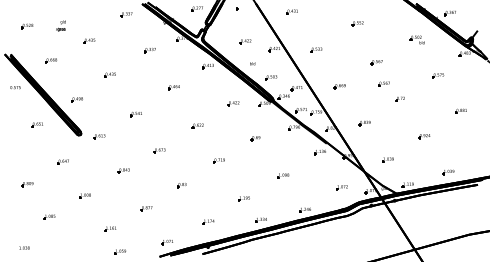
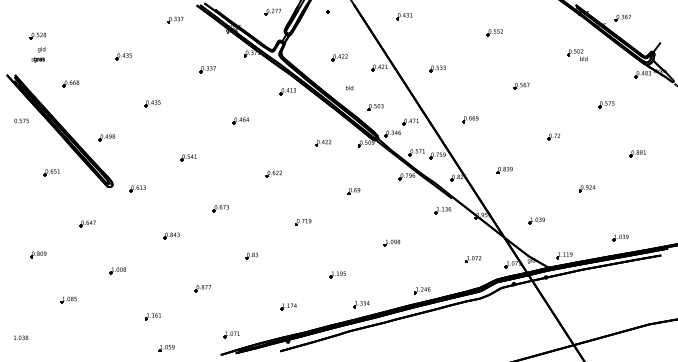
text: (60, 25) -> (38, 54), moved
part: (384, 83) -> (531, 115), removed
text: (24, 247) -> (21, 337), moved

